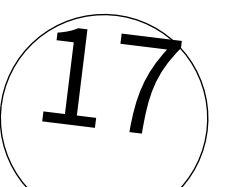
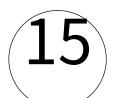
text: (144, 85) -> (74, 41), 17 -> 15

